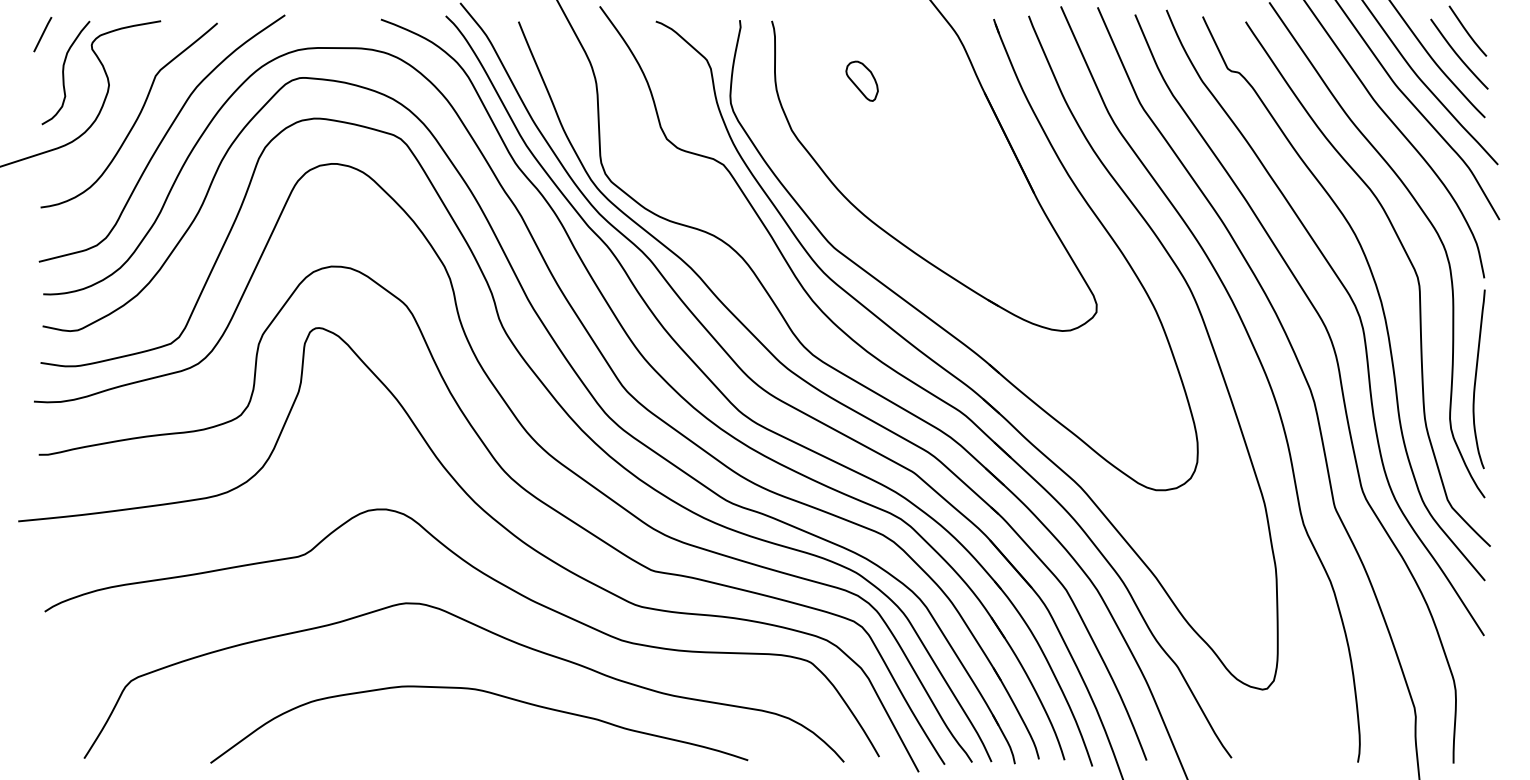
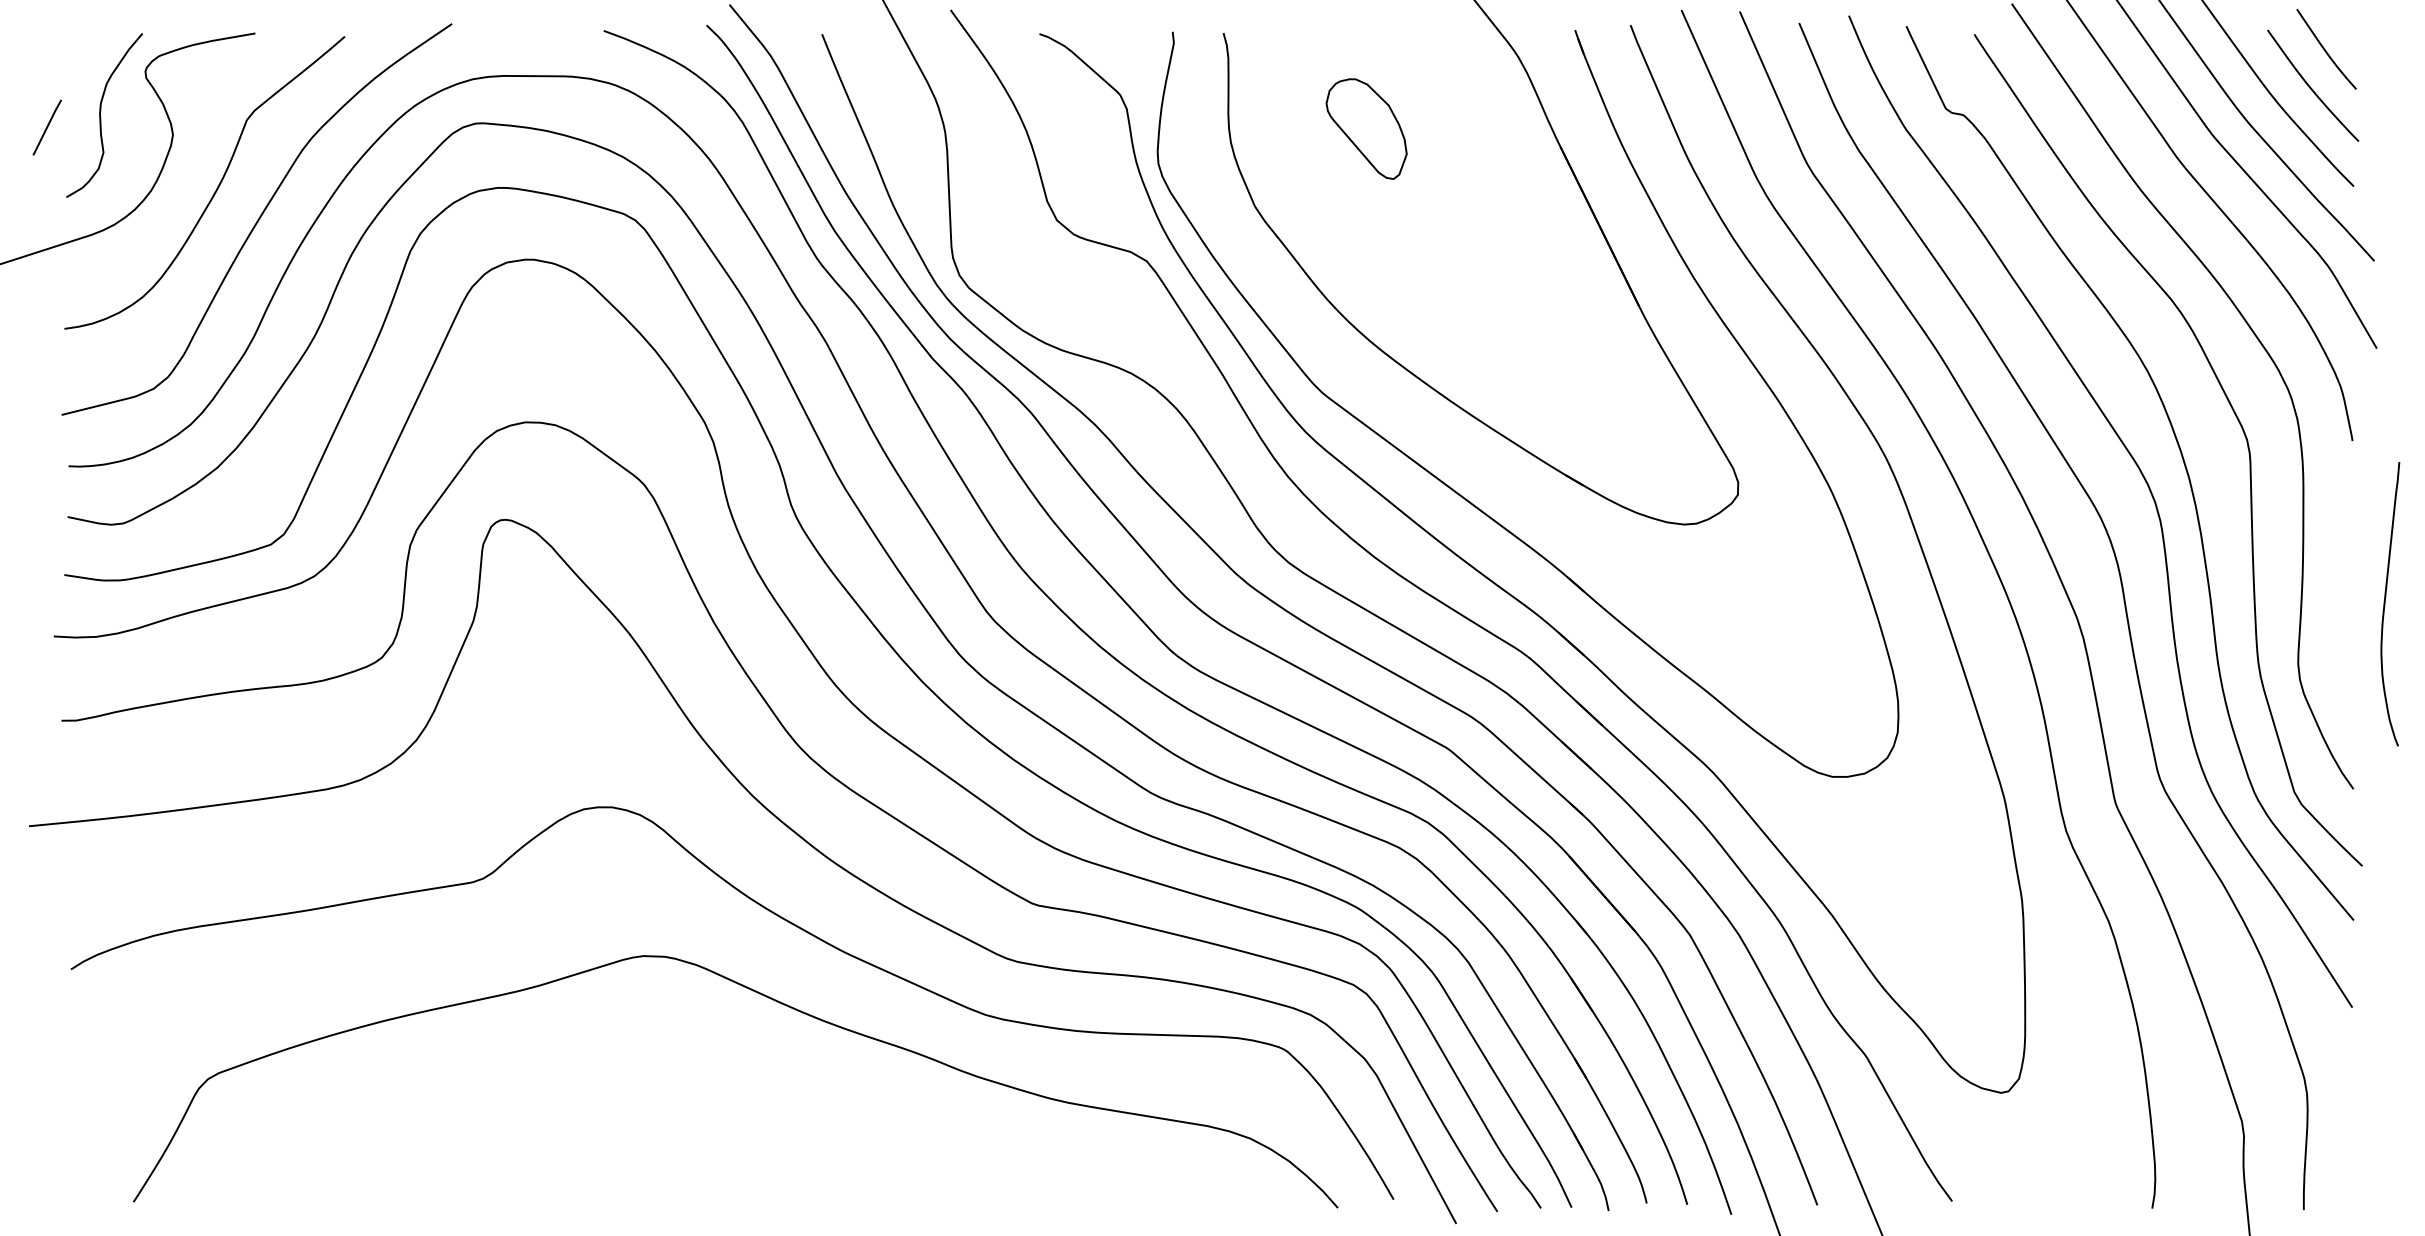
line: (42, 34) -> (46, 127), moved
part: (861, 80) -> (1365, 127), size x1.6
curve: (1476, 379) -> (2386, 604), moved
curve: (488, 693) -> (774, 1099), removed

